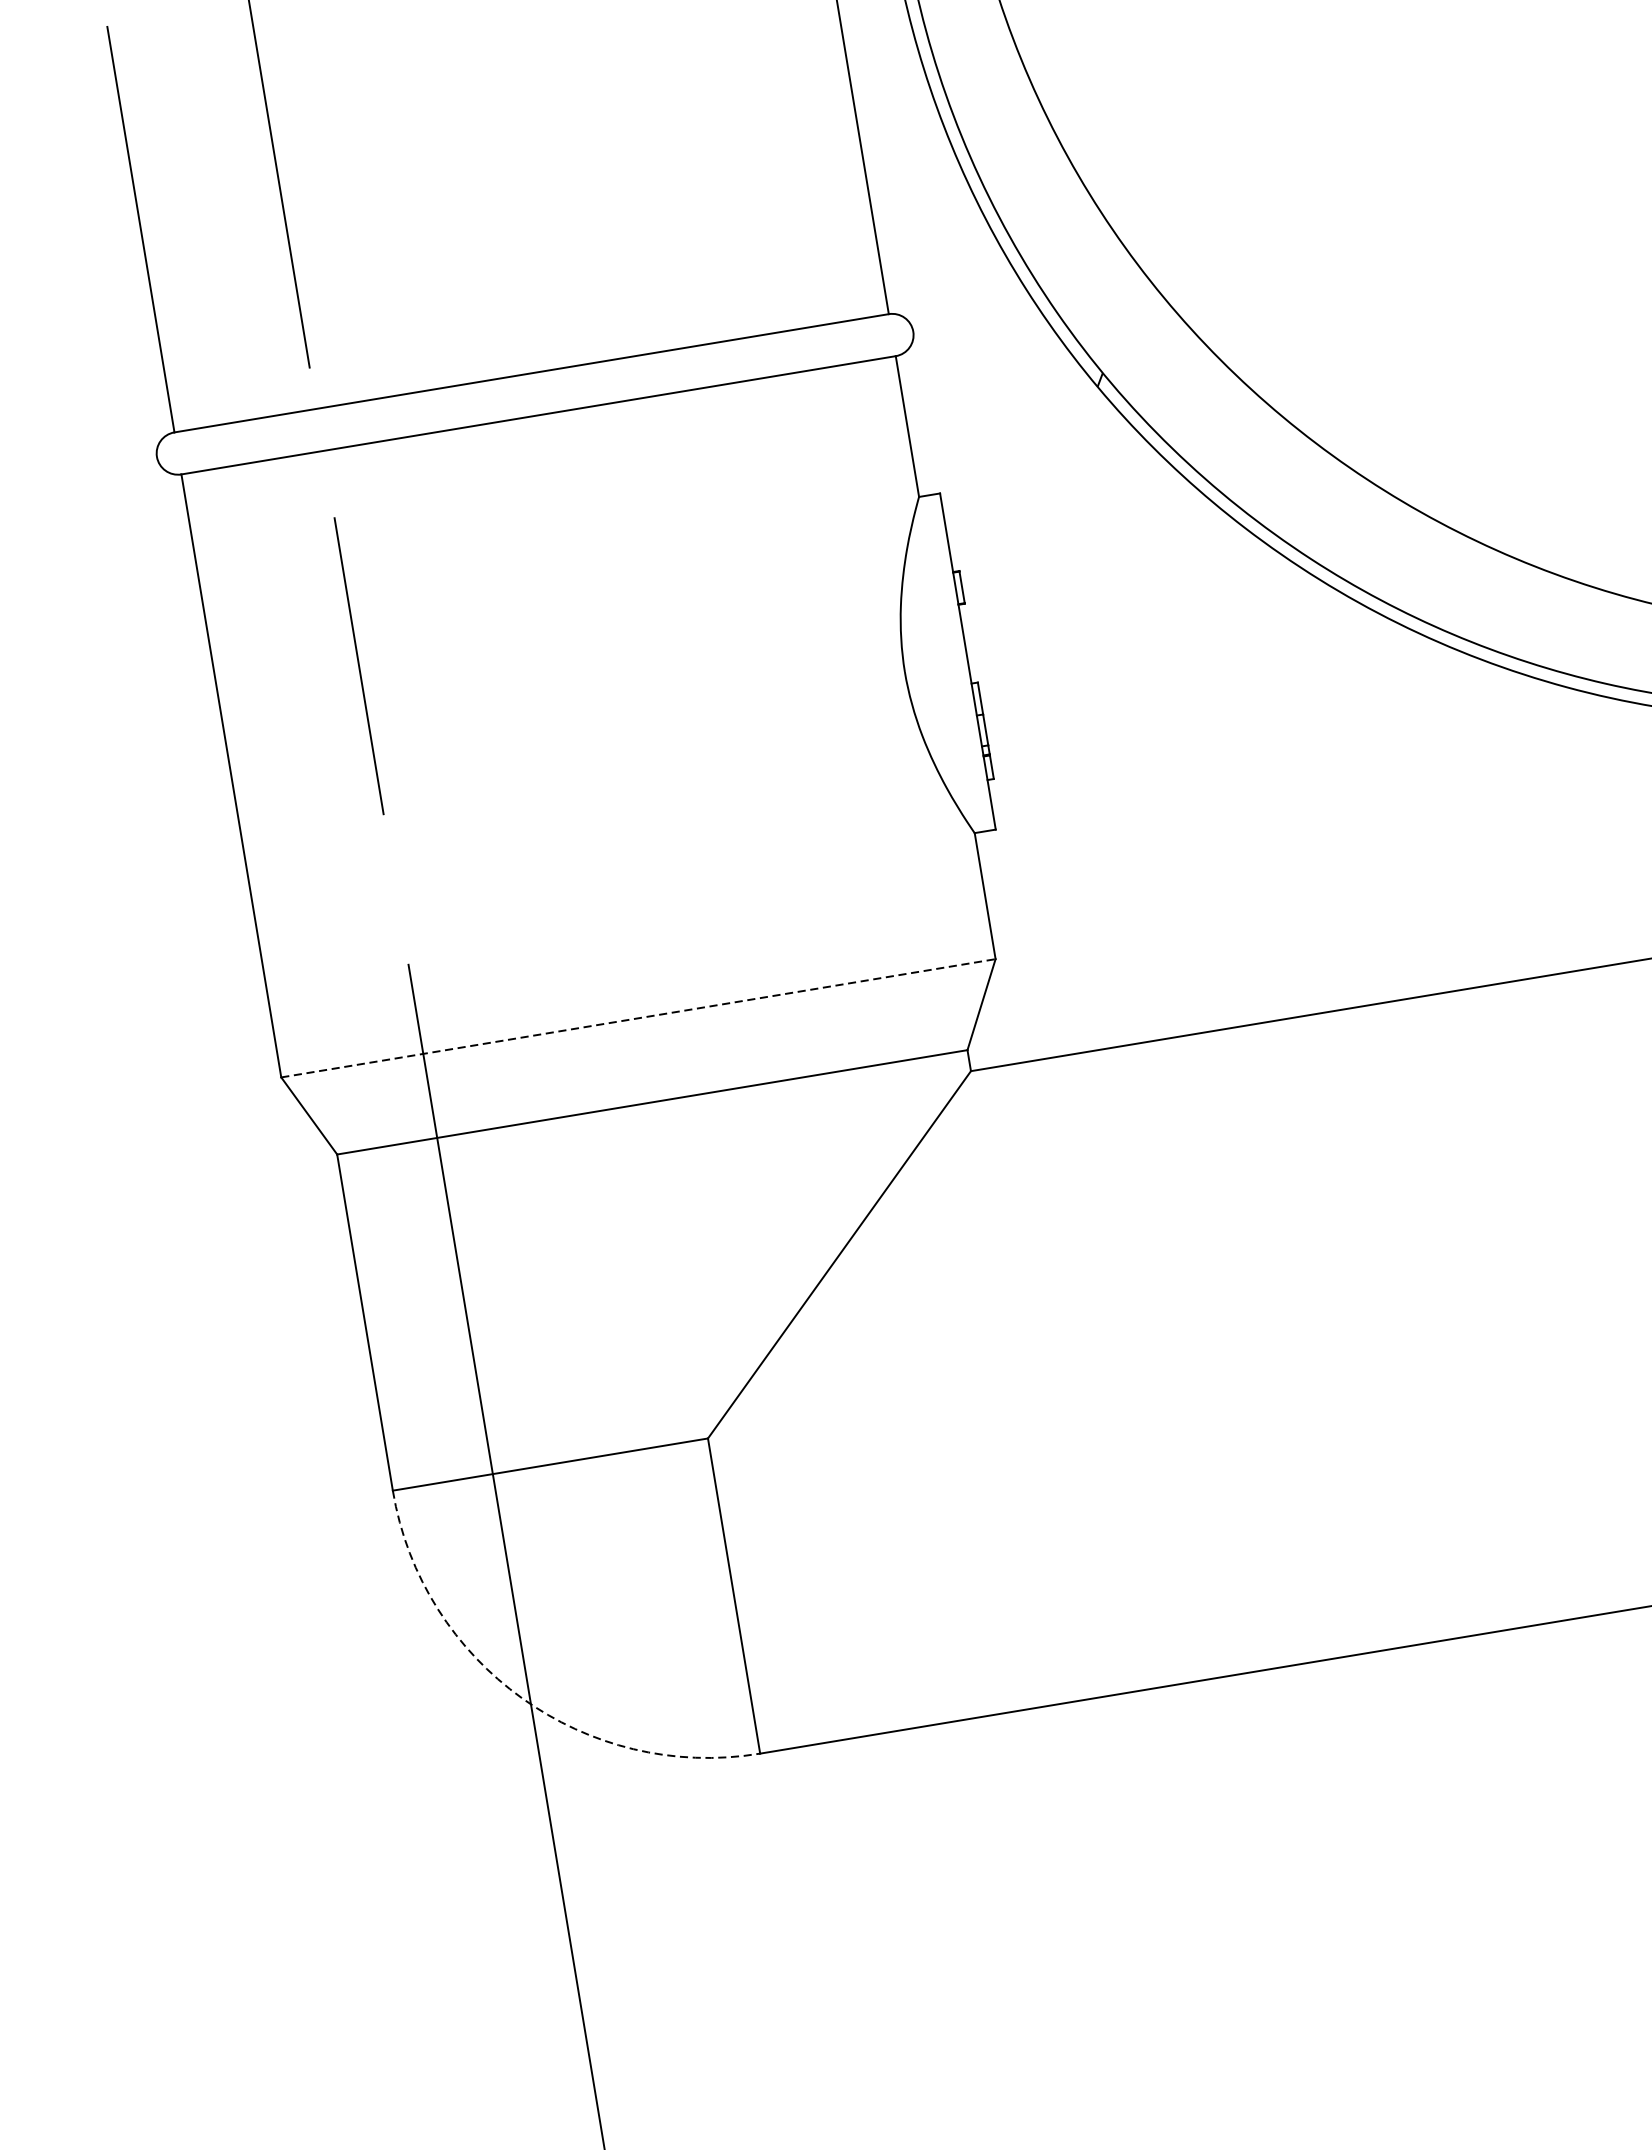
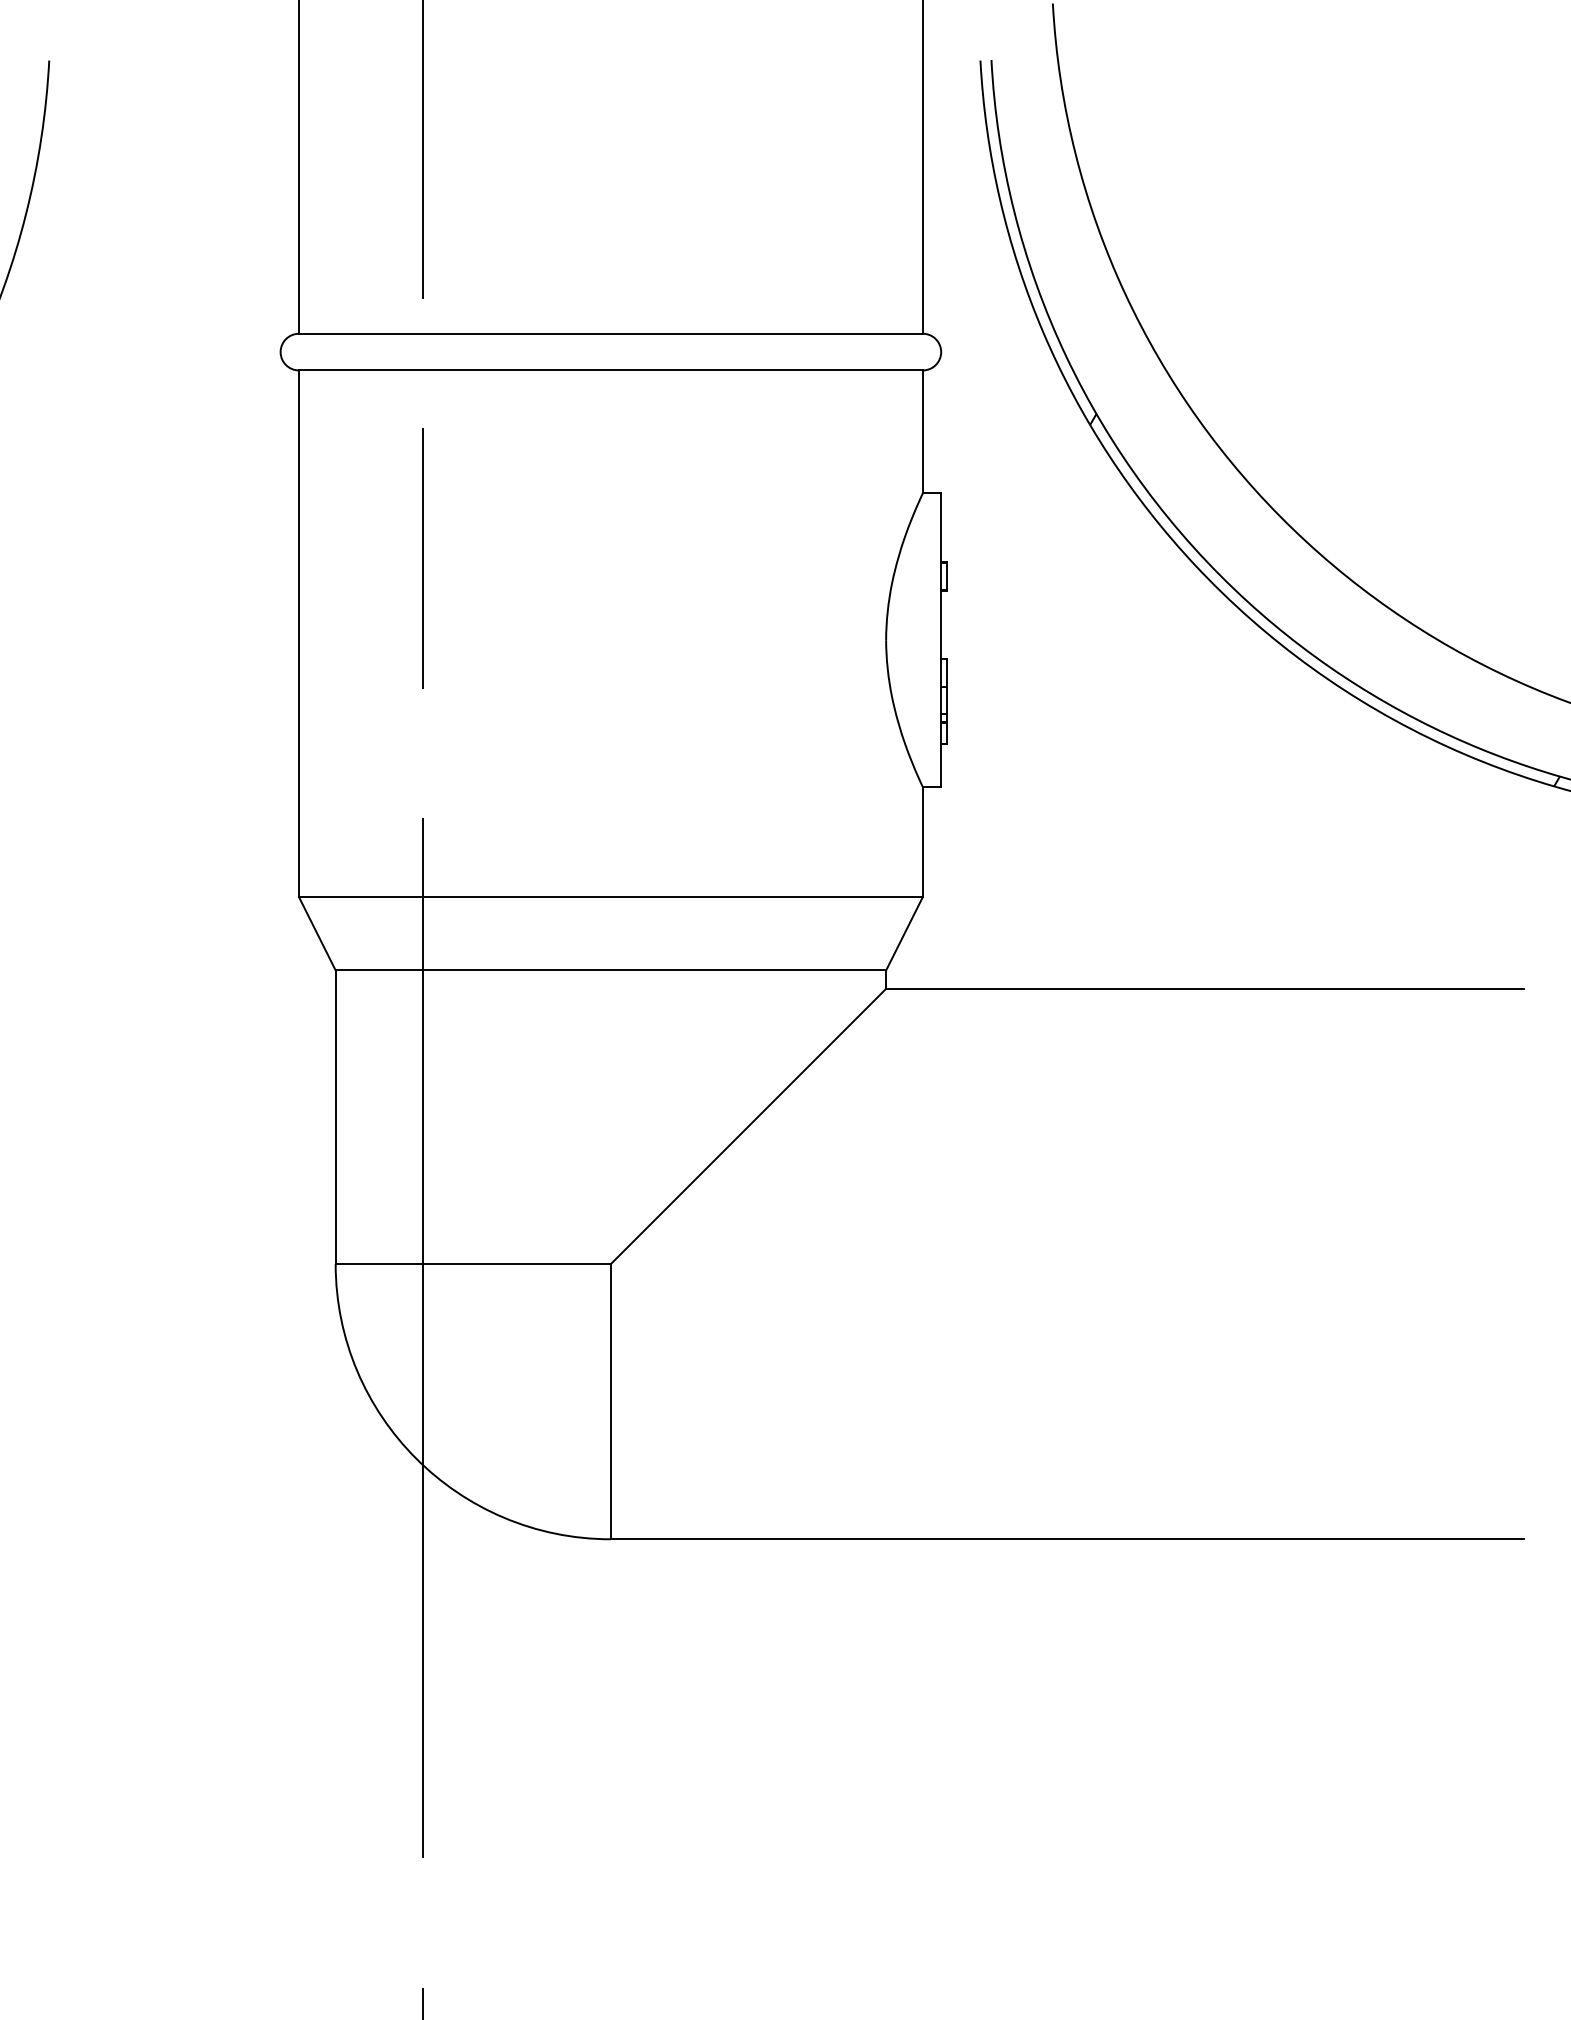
line: (638, 1018) -> (610, 897), dashed -> solid
arc: (522, 1697) -> (416, 1458), dashed -> solid

